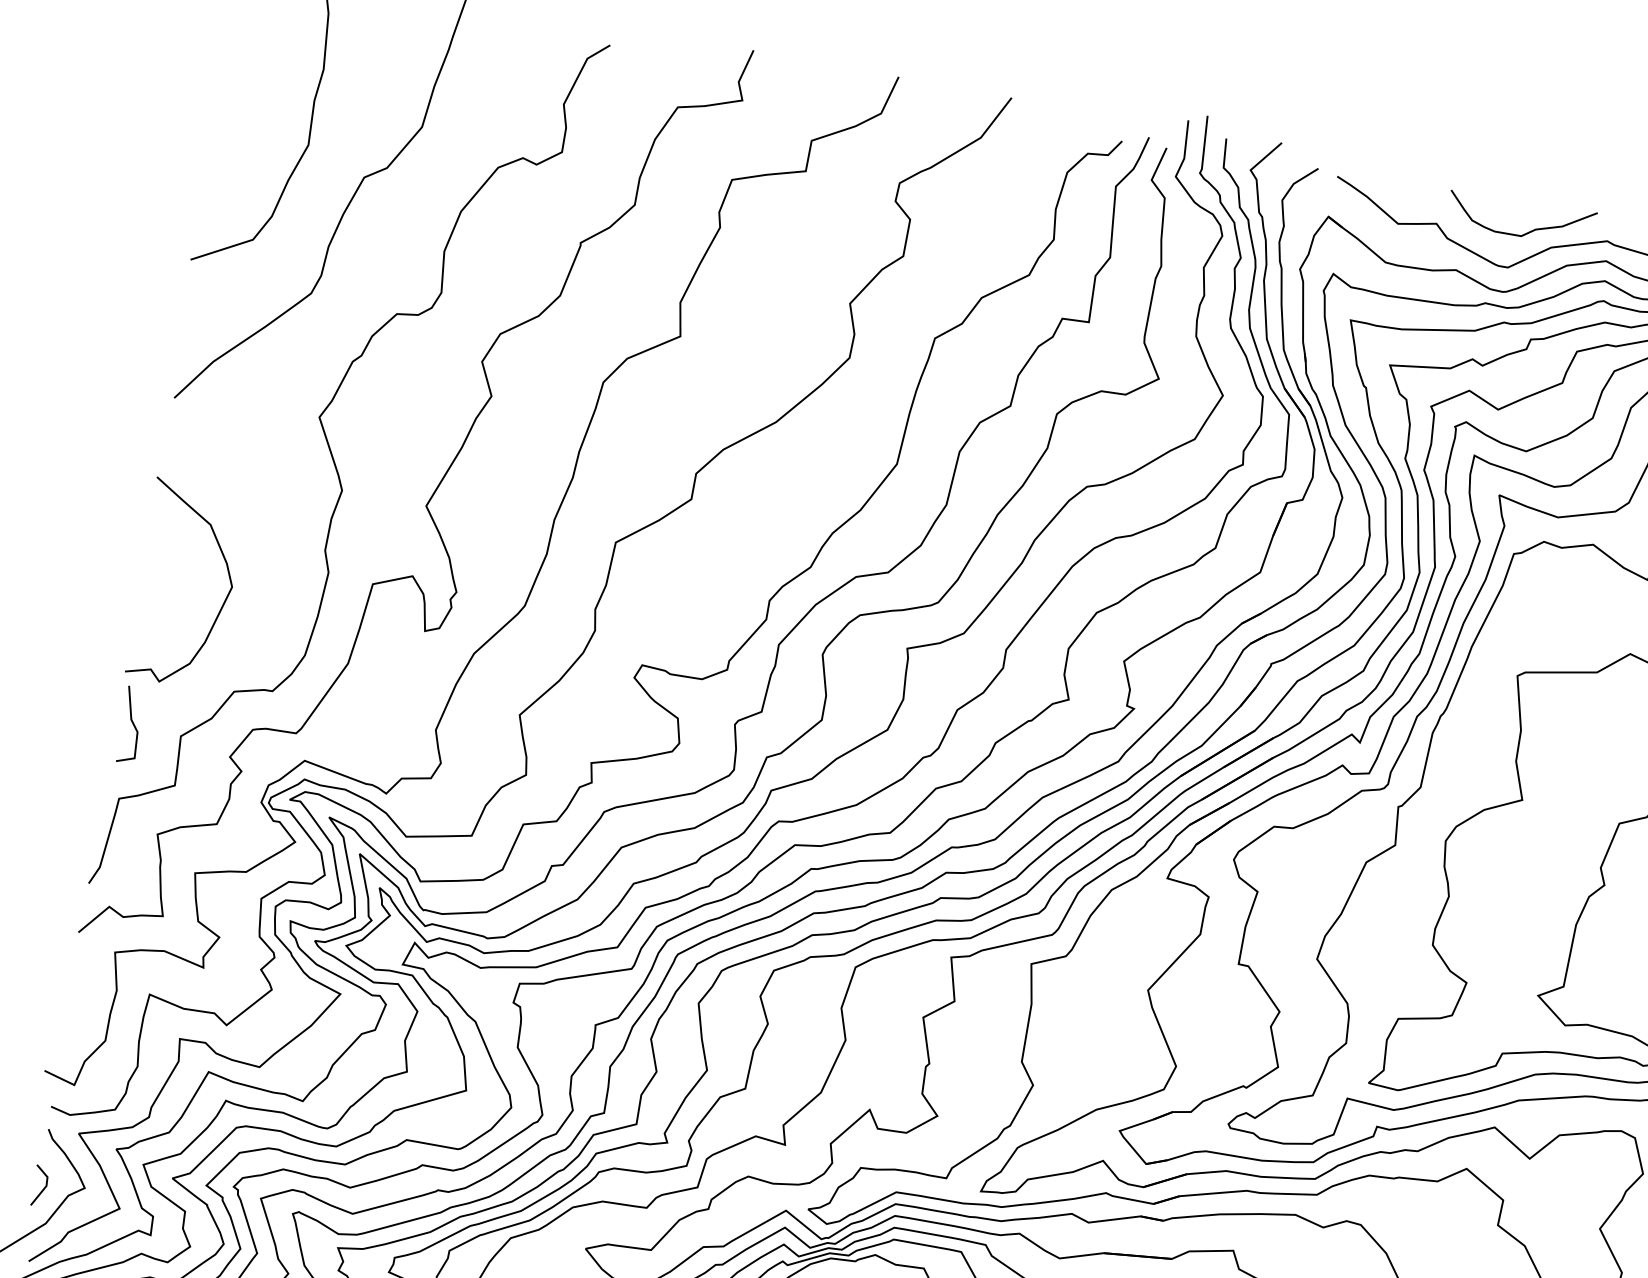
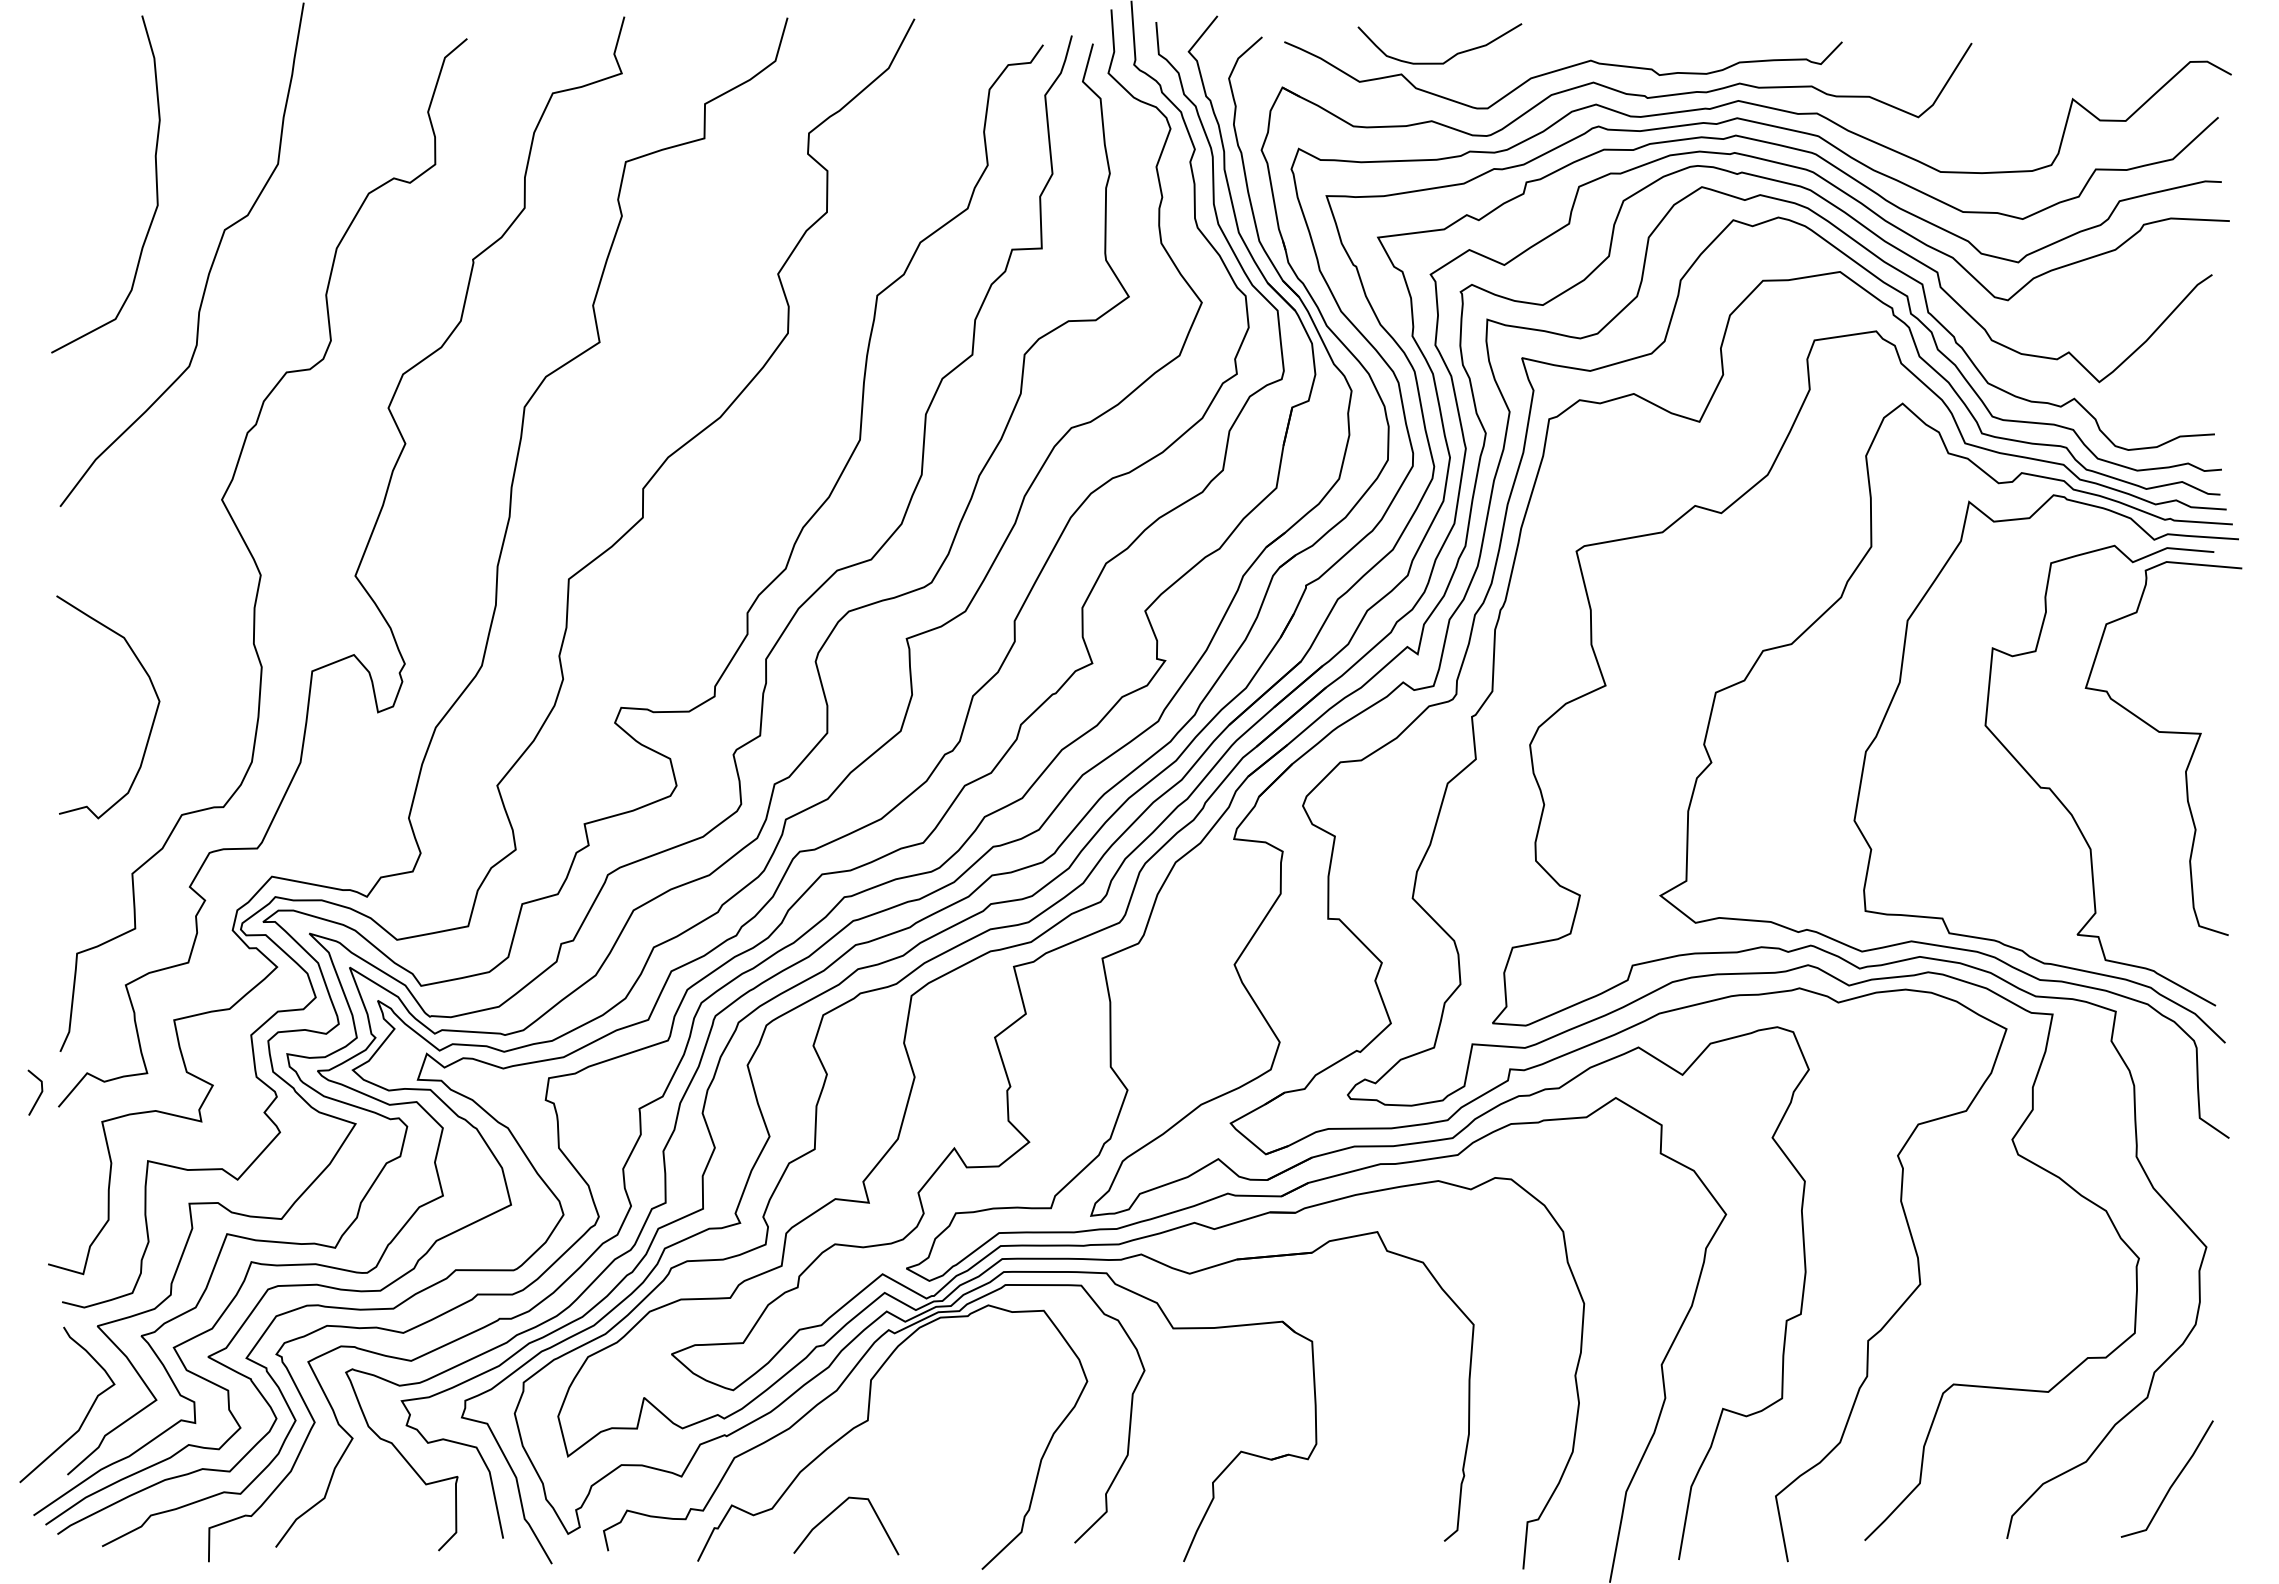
curve: (1526, 232) -> (1448, 58), moved
line: (132, 724) -> (77, 870), removed
line: (43, 1188) -> (39, 1094), moved

